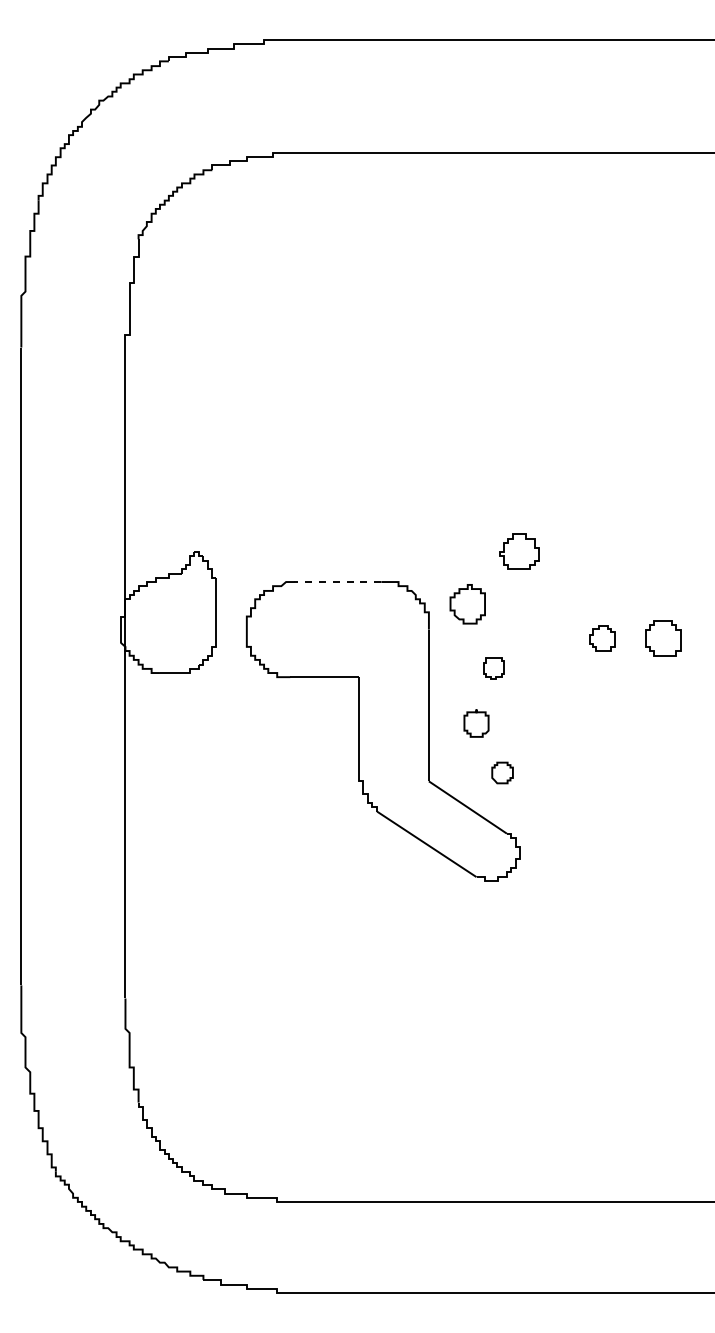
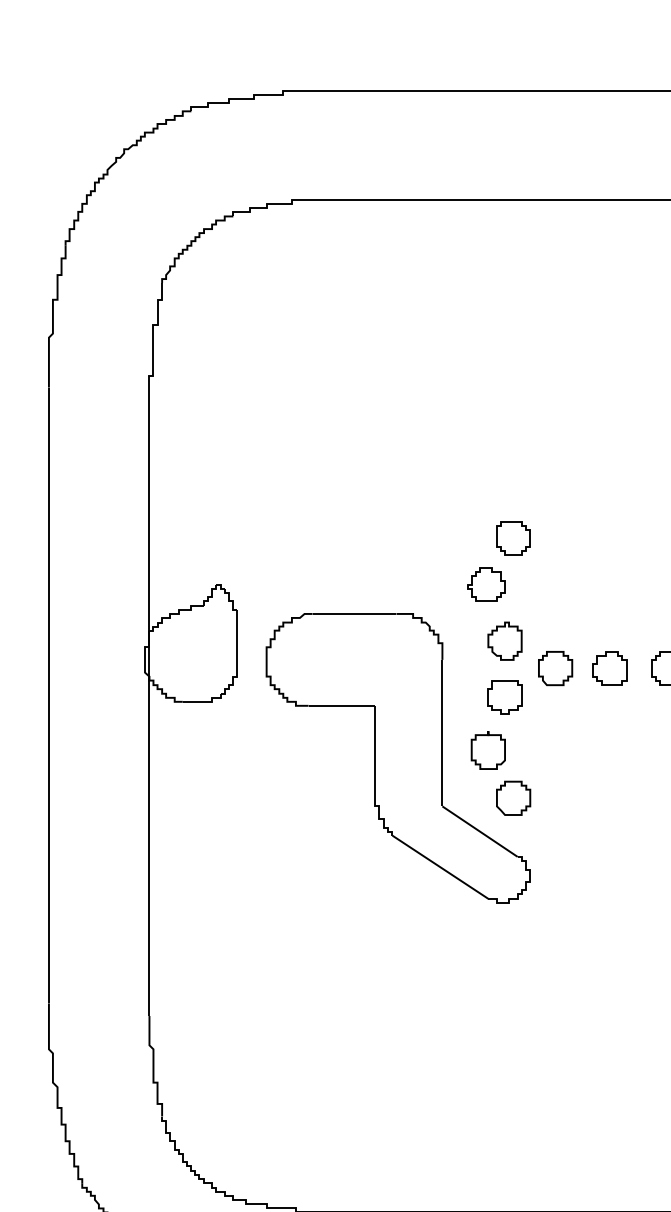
part: (502, 503) -> (513, 538), added
part: (519, 551) -> (486, 584), moved
line: (337, 582) -> (354, 614), dashed -> solid
part: (467, 604) -> (504, 641), moved
part: (546, 638) -> (555, 668), added
part: (602, 638) -> (609, 668), size x1.43
part: (493, 668) -> (504, 697), size x1.67
part: (476, 723) -> (488, 750), size x1.43
part: (502, 772) -> (513, 797), size x1.67

